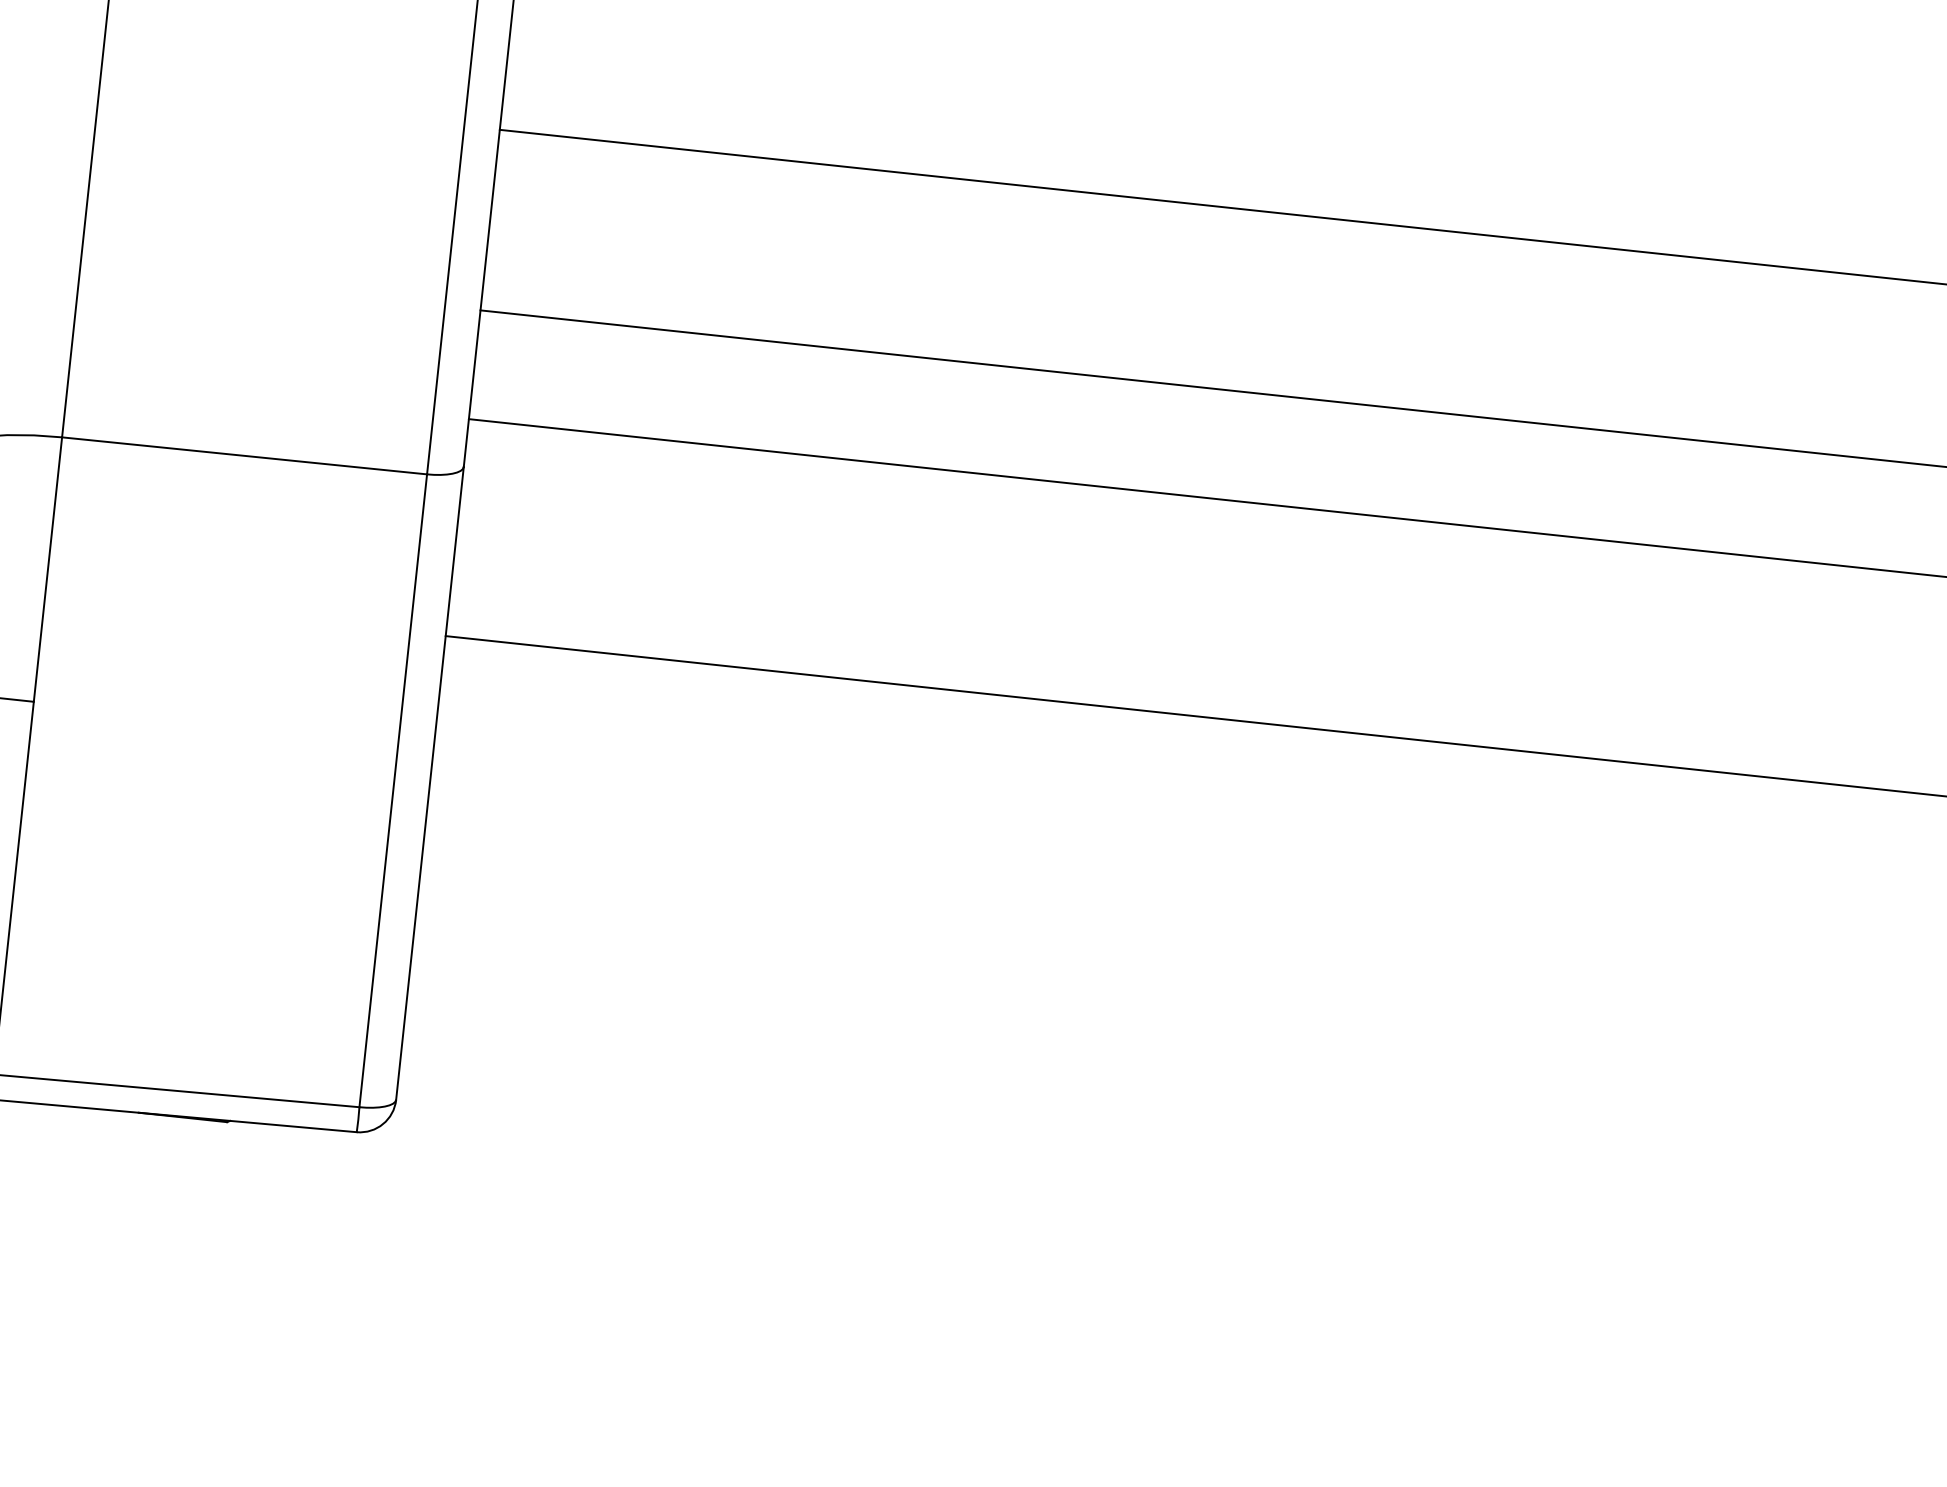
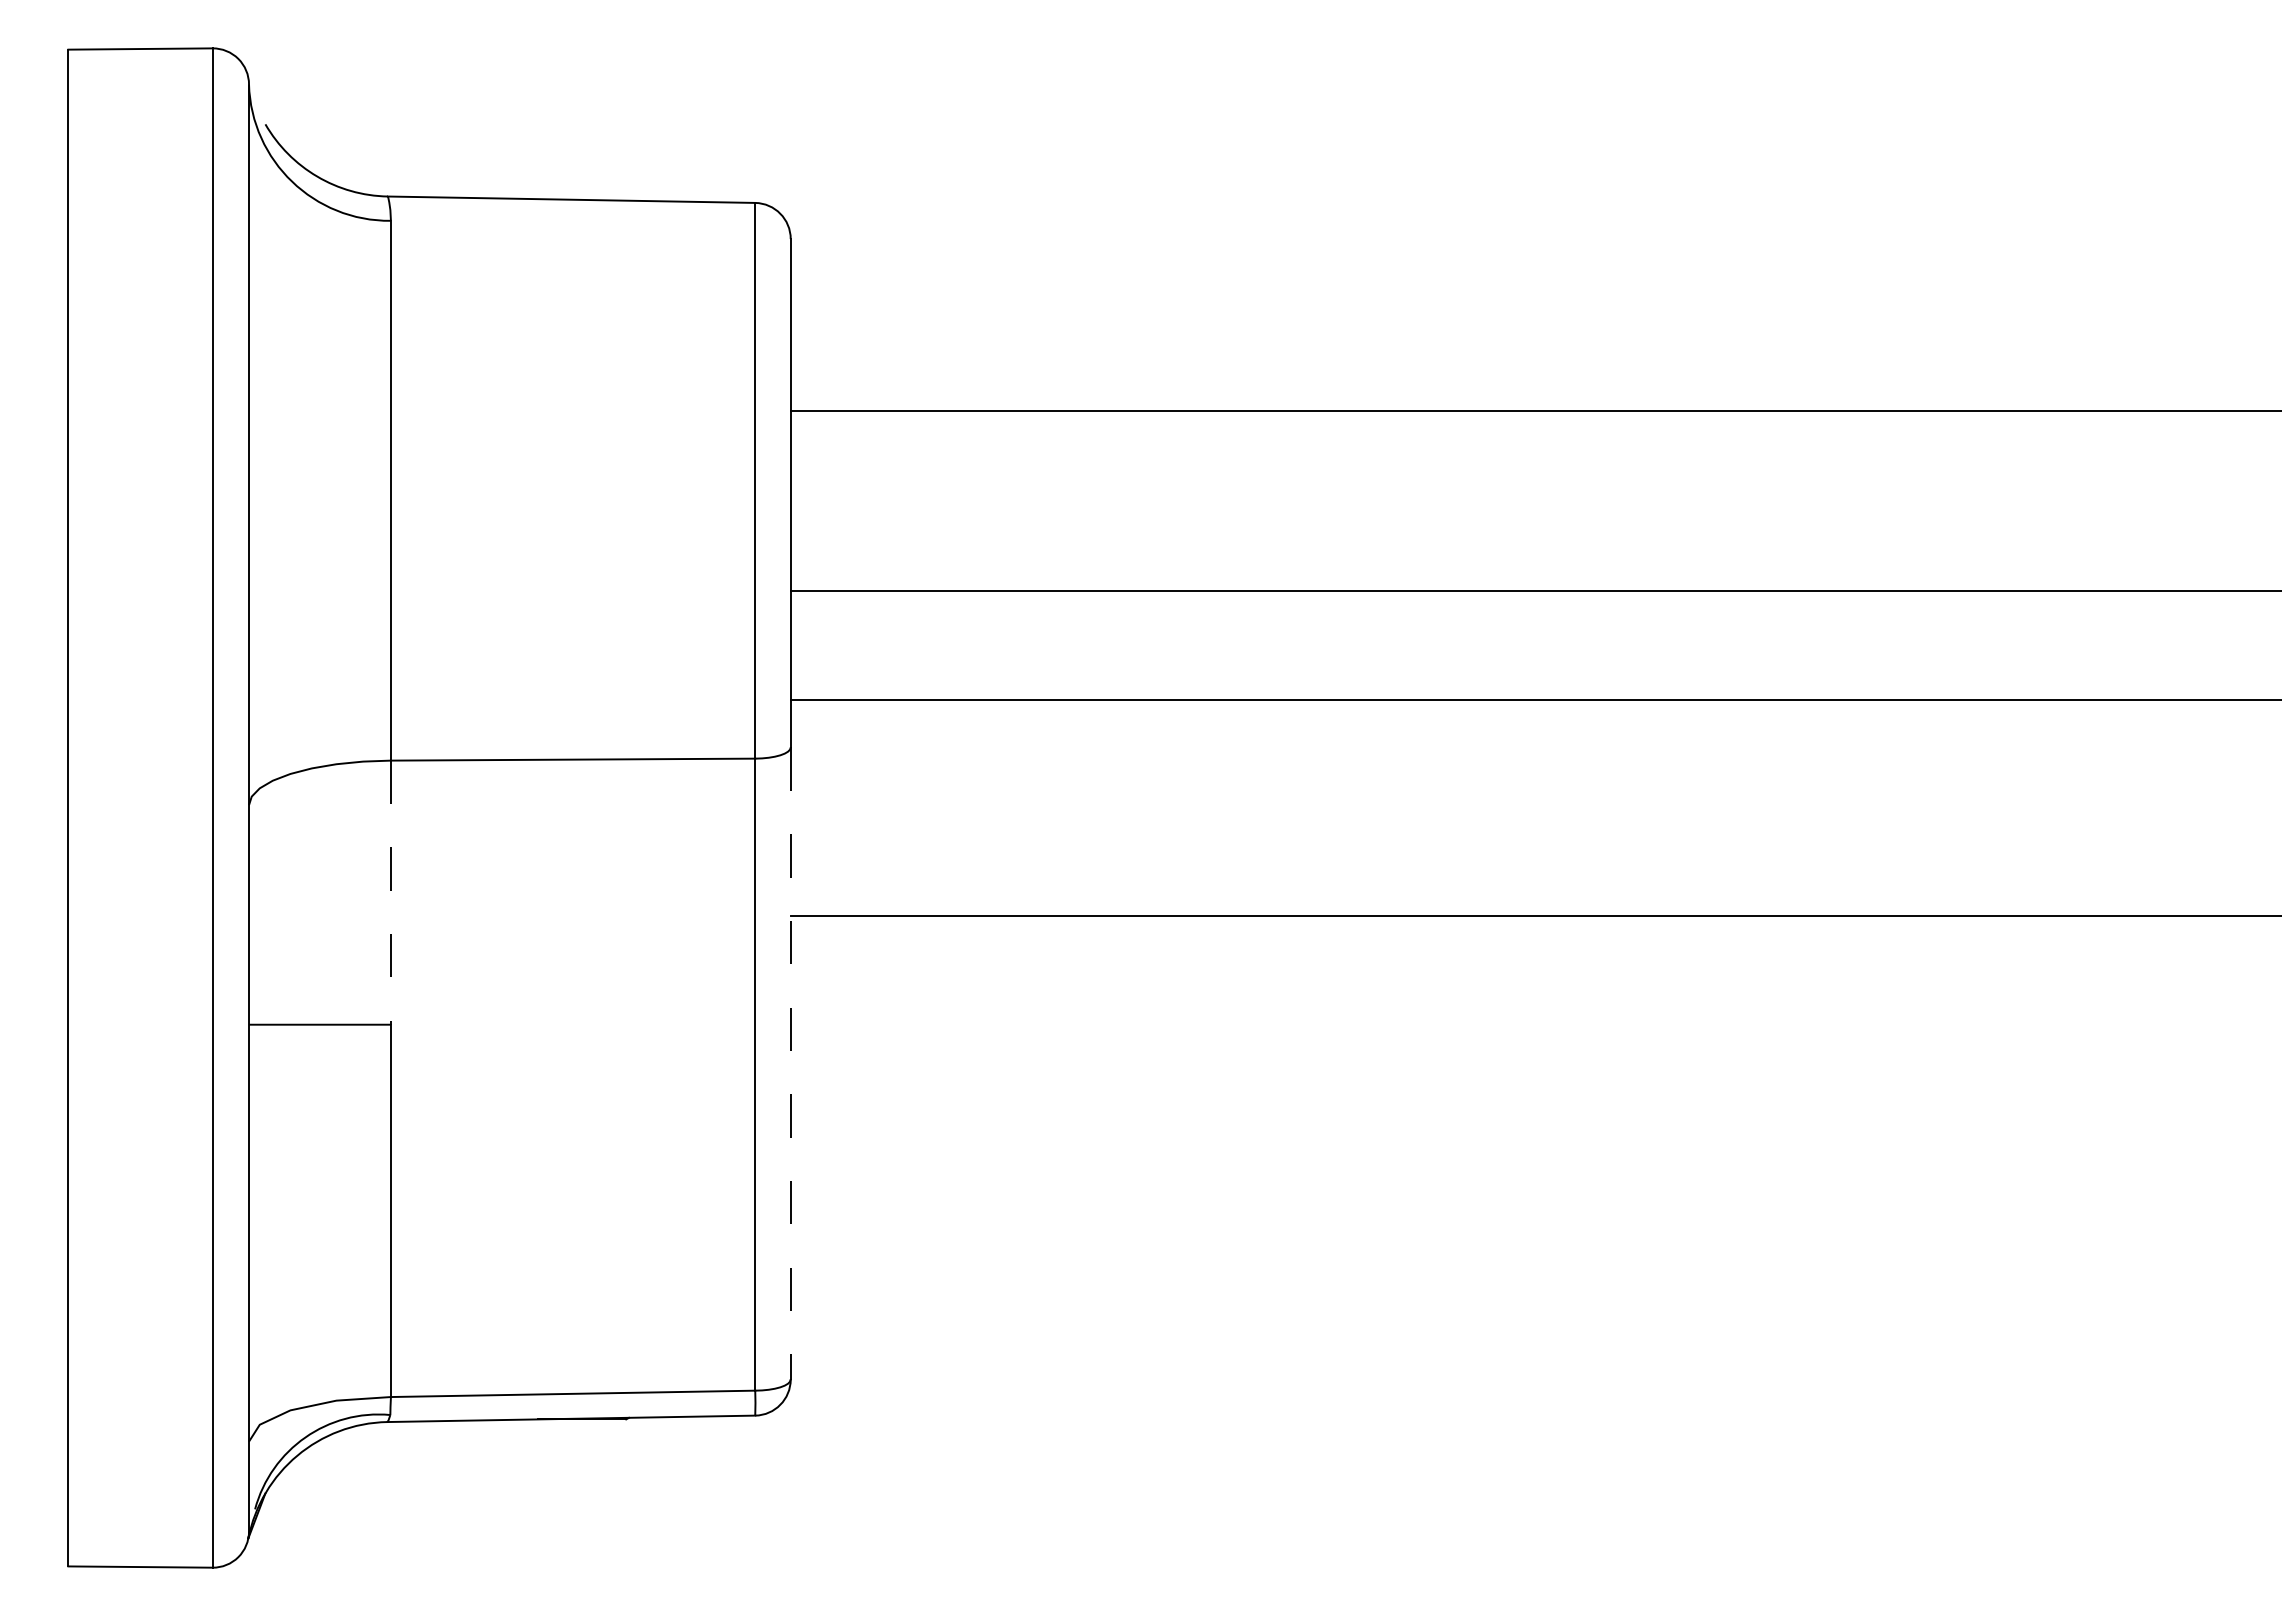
line: (47, 570) -> (390, 893), solid -> dashed
line: (429, 784) -> (790, 1064), solid -> dashed

